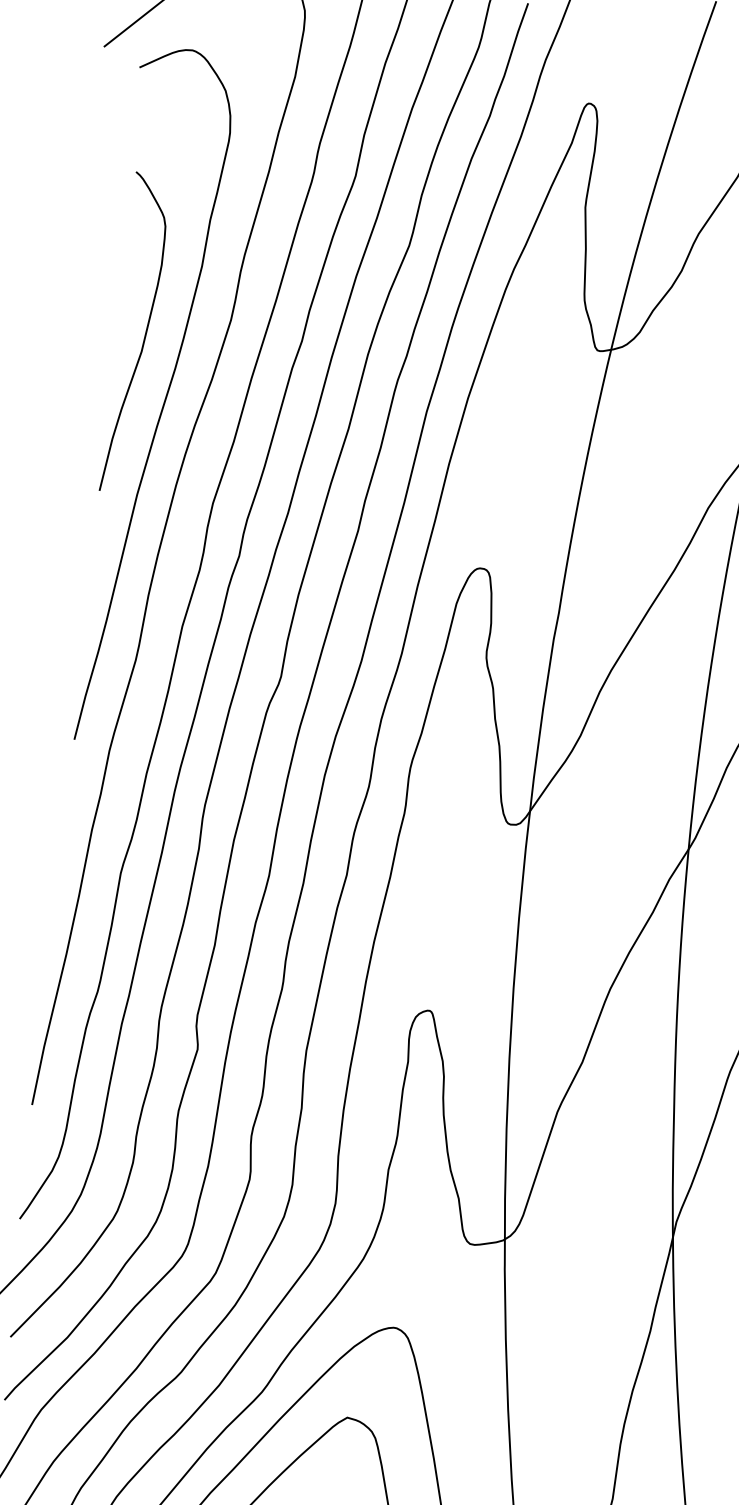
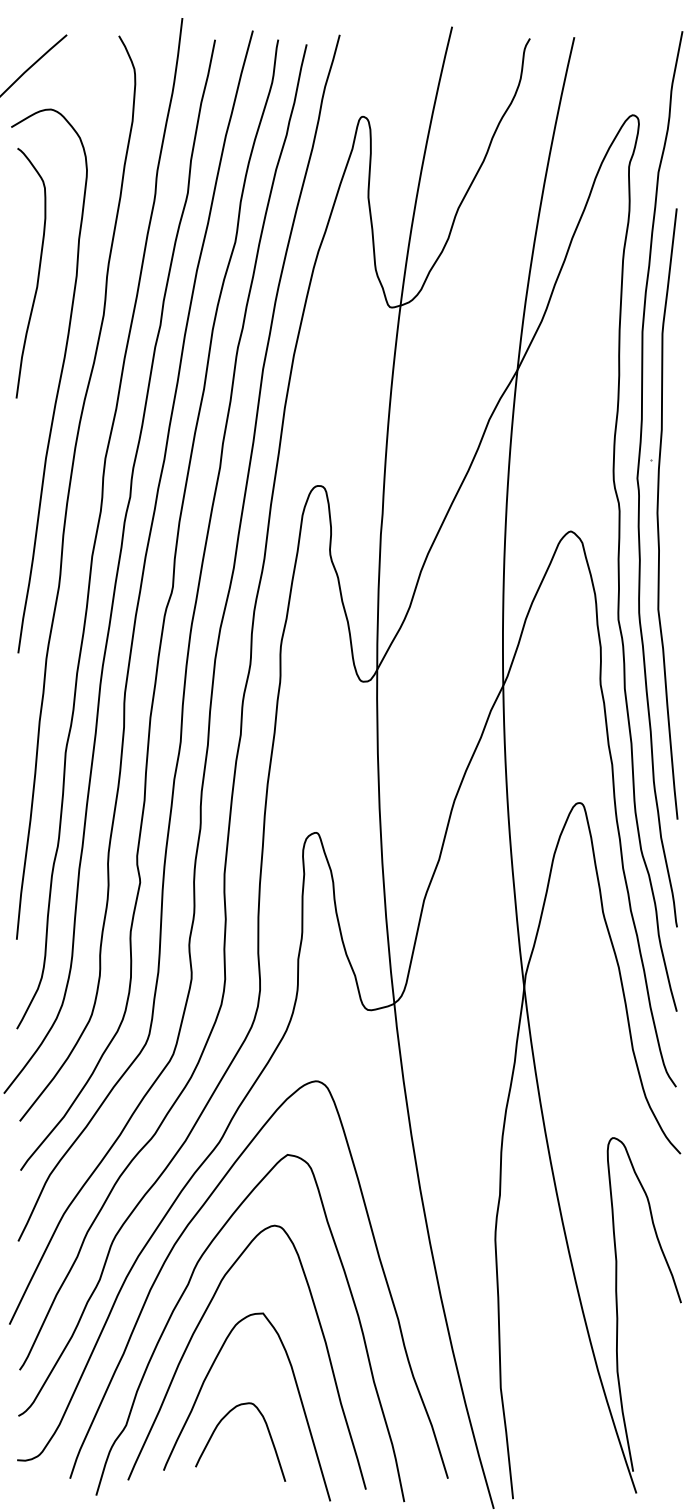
curve: (143, 336) -> (37, 275), moved

